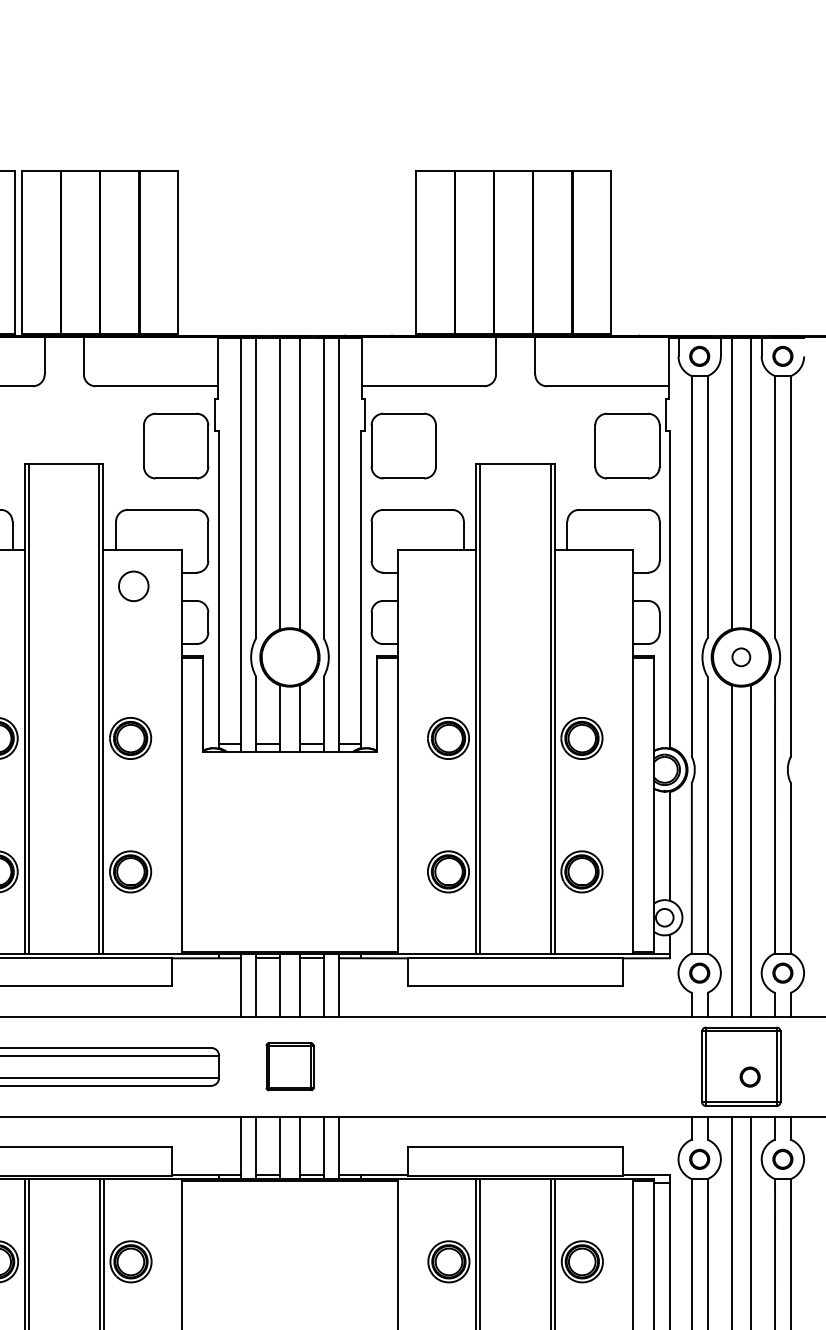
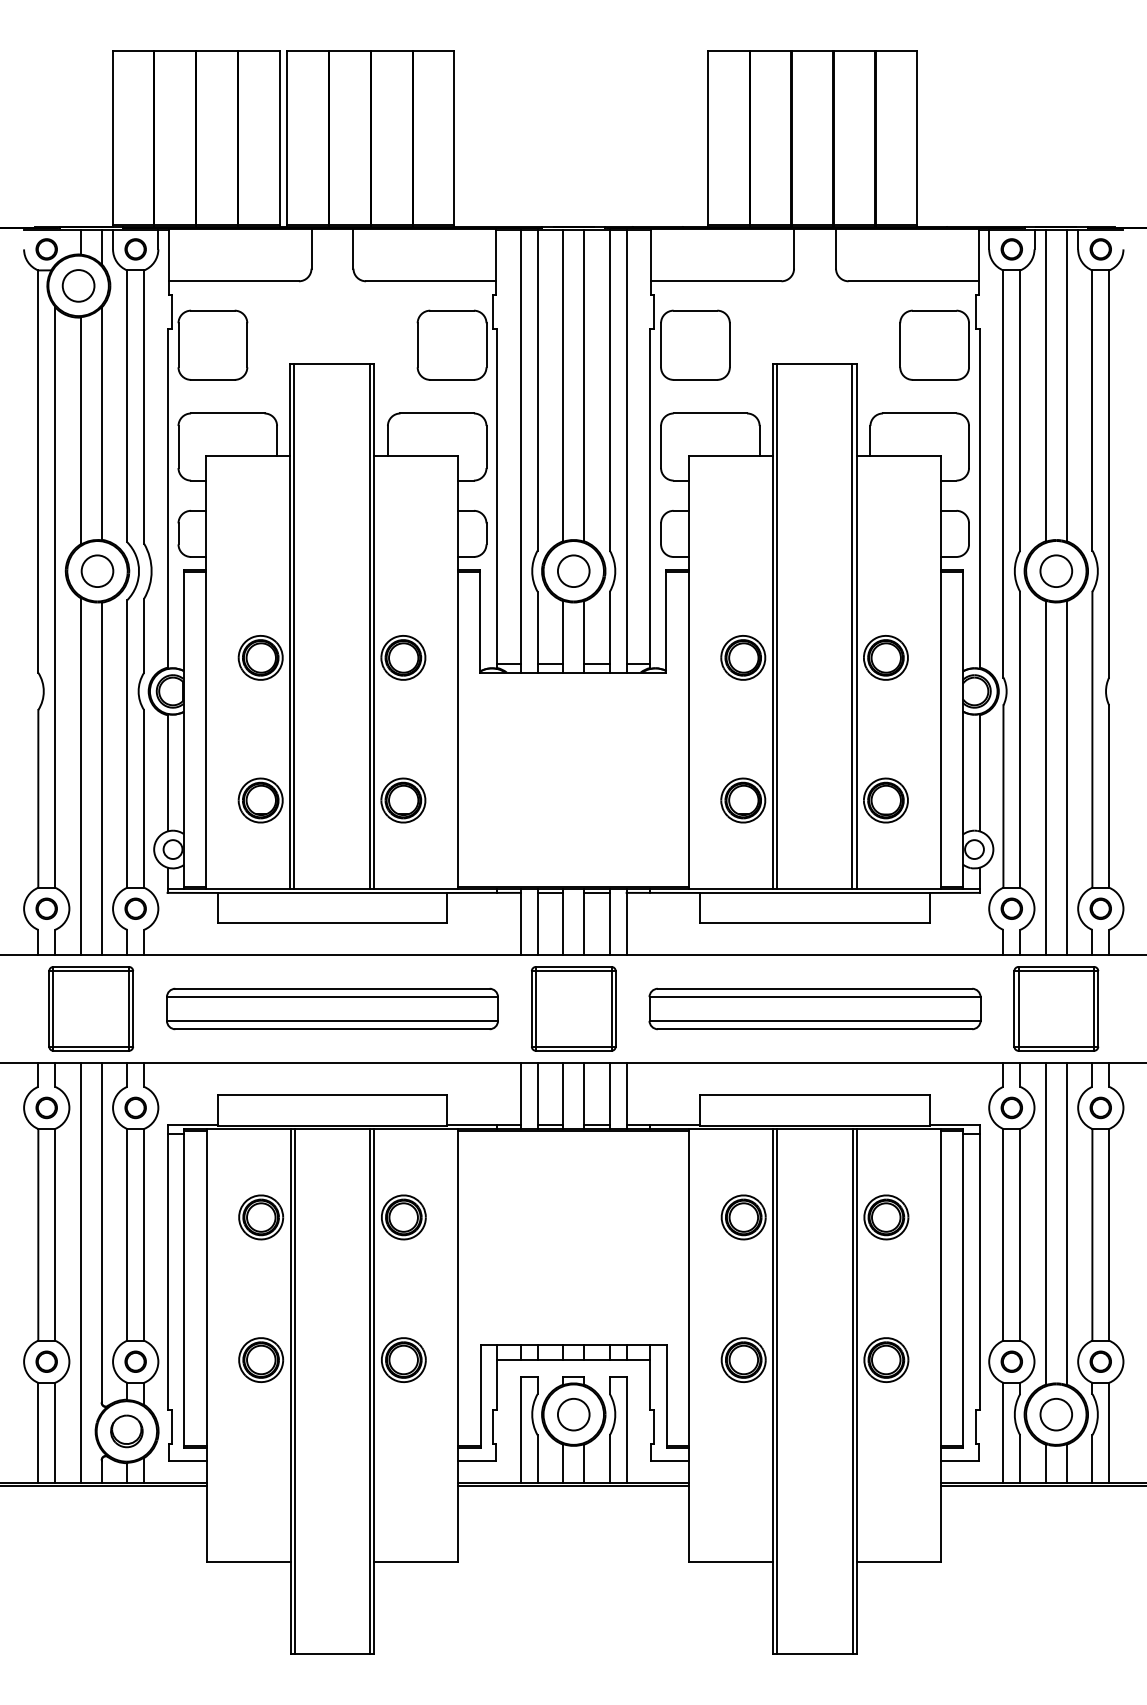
circle: (133, 585) -> (573, 570), moved
circle: (741, 656) -> (1056, 570), size x1.67
part: (289, 1066) -> (573, 1008), size x1.67
part: (515, 1066) -> (814, 1008), added
part: (749, 1076) -> (1065, 1019), removed

